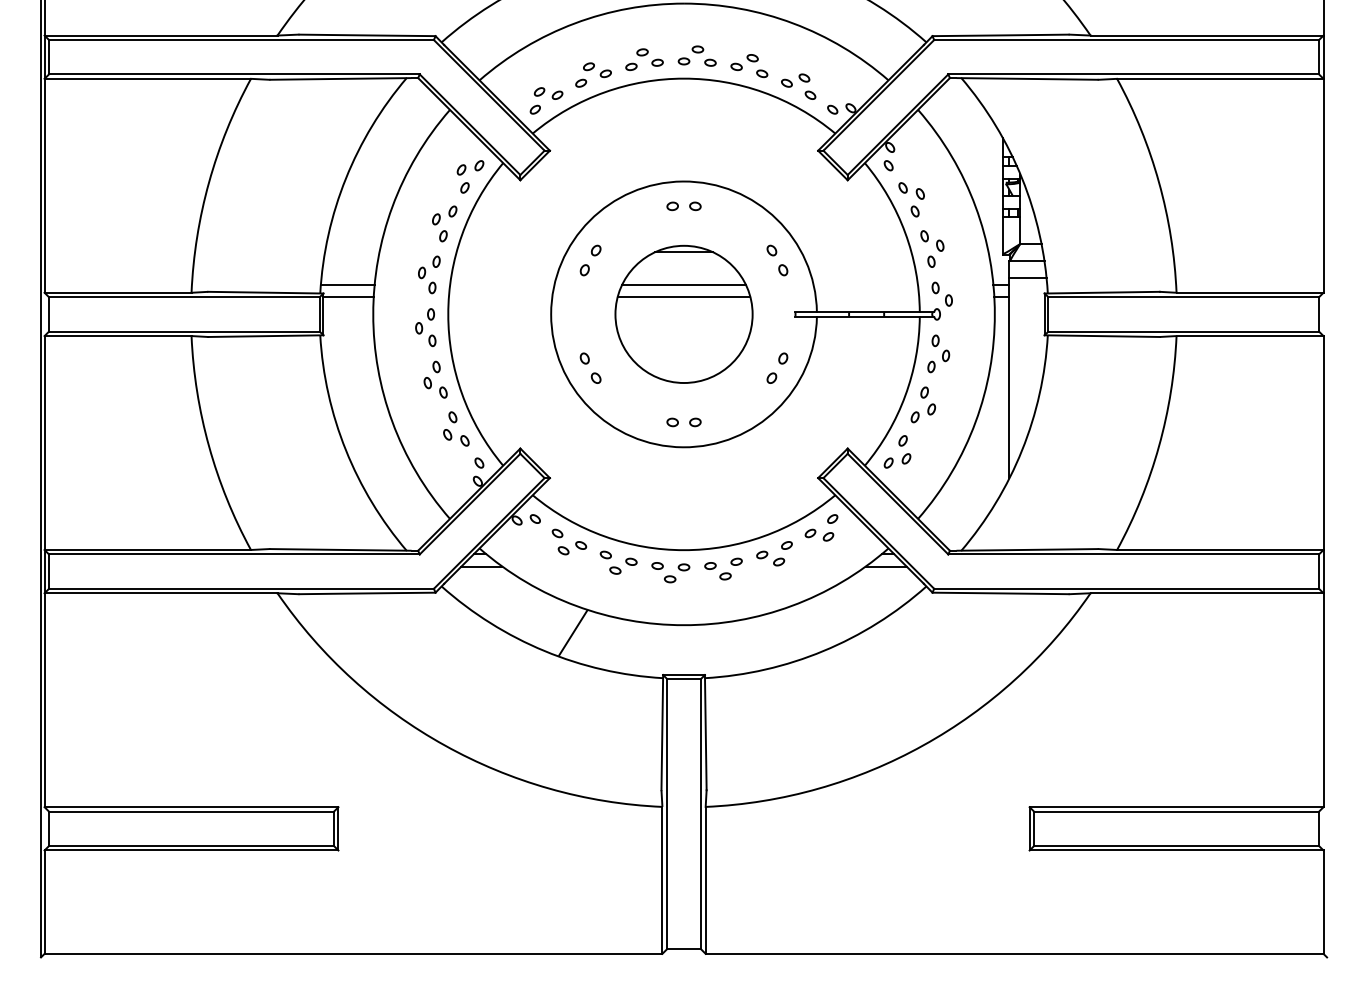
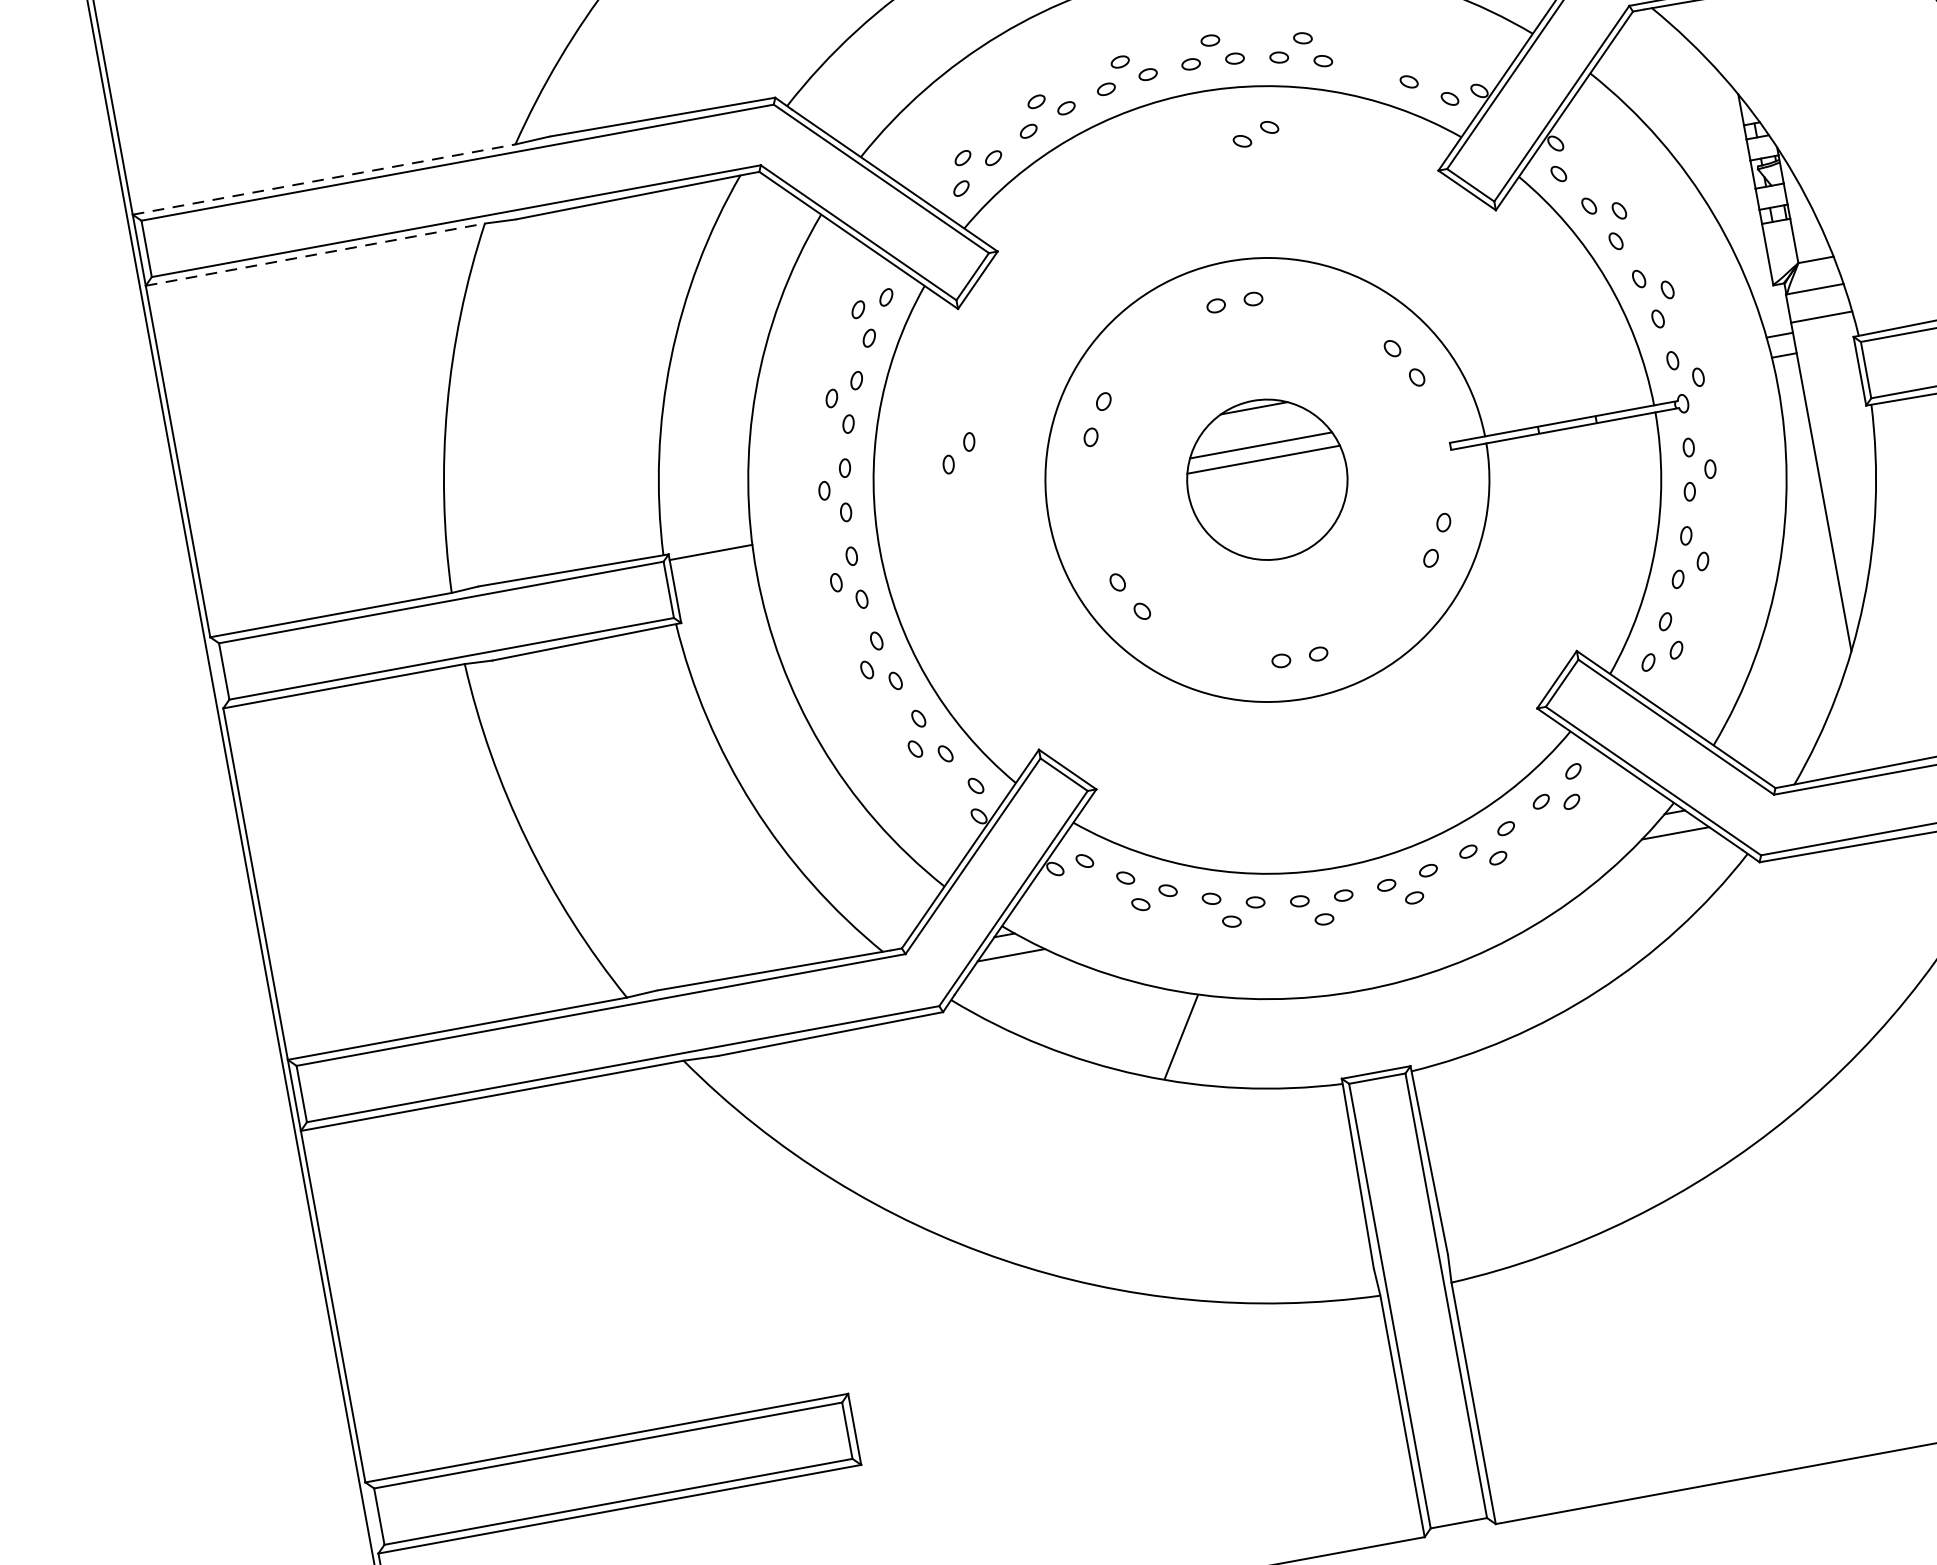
line: (161, 35) -> (324, 179), solid -> dashed
line: (148, 78) -> (316, 253), solid -> dashed
part: (795, 80) -> (1255, 134), moved
part: (505, 265) -> (959, 453), added
line: (347, 284) -> (705, 532), removed
part: (683, 313) -> (1266, 478), size x0.7

